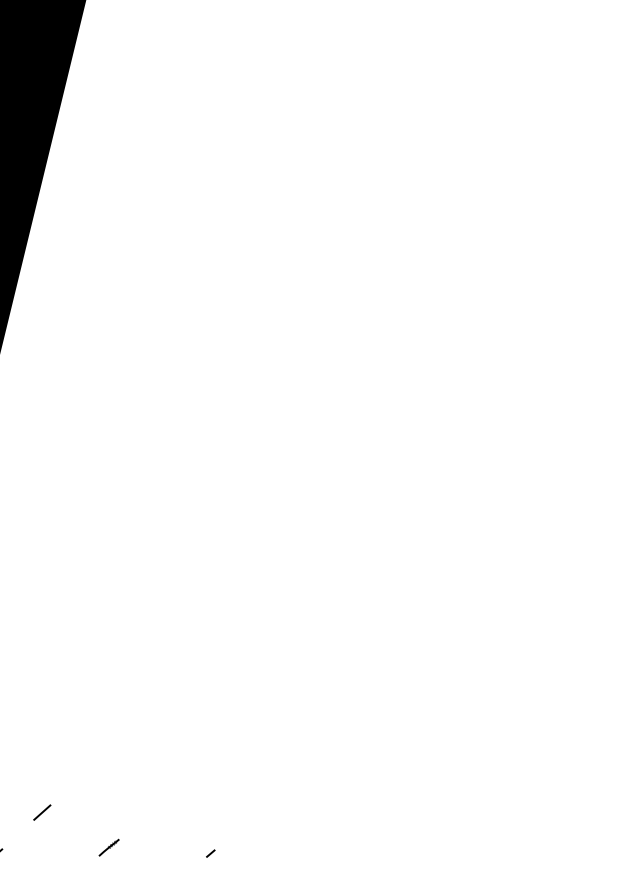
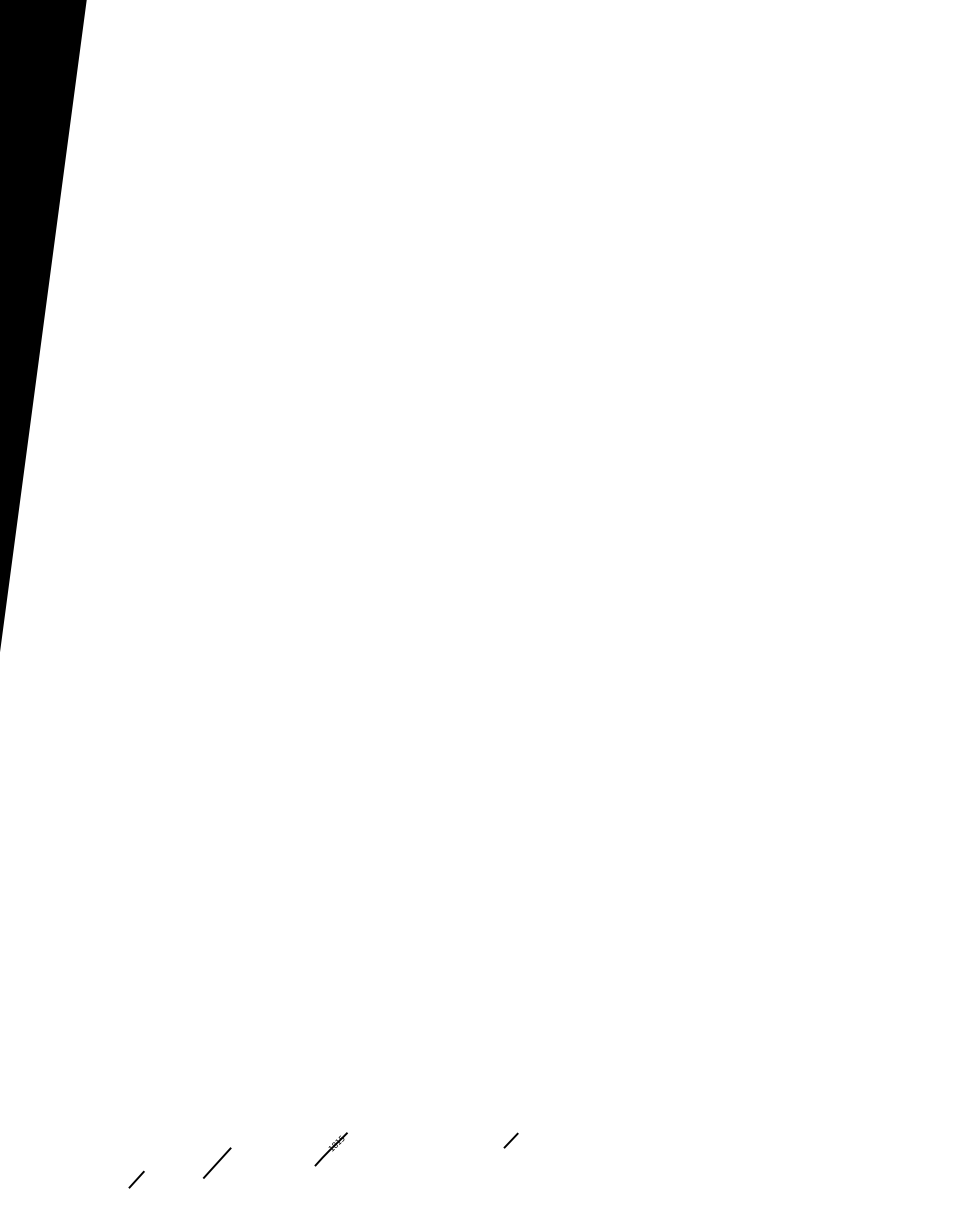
line: (42, 812) -> (217, 1162), moved

